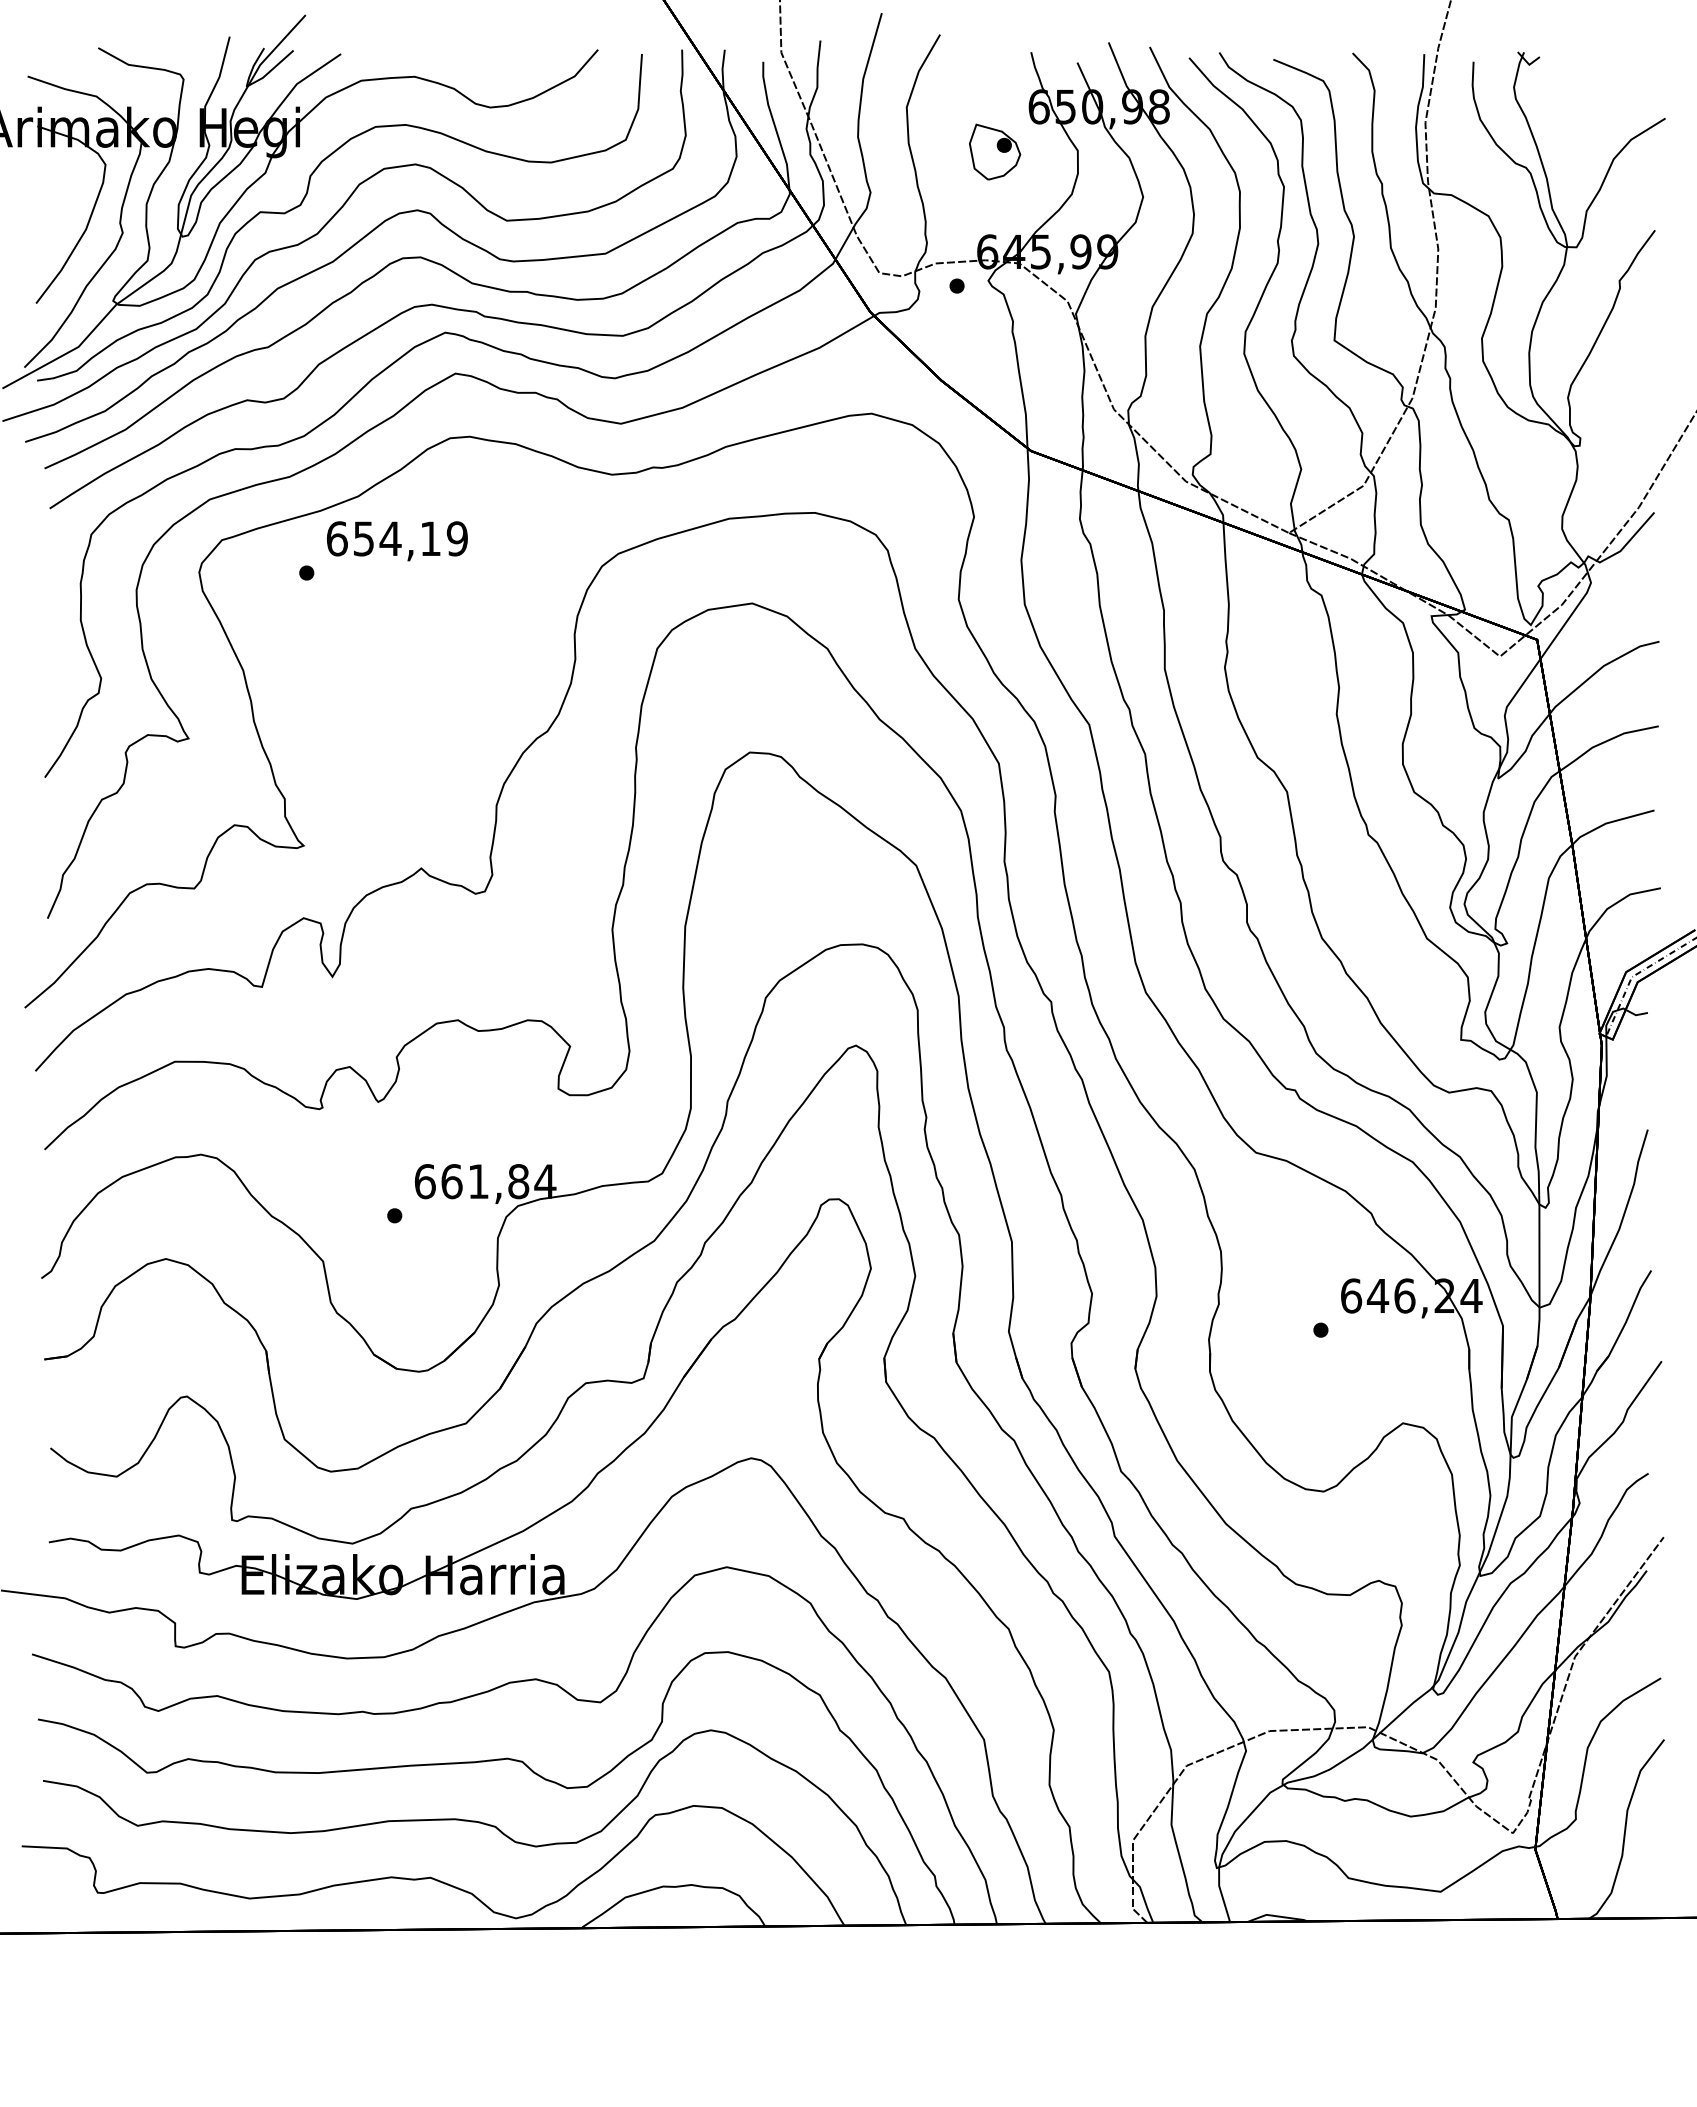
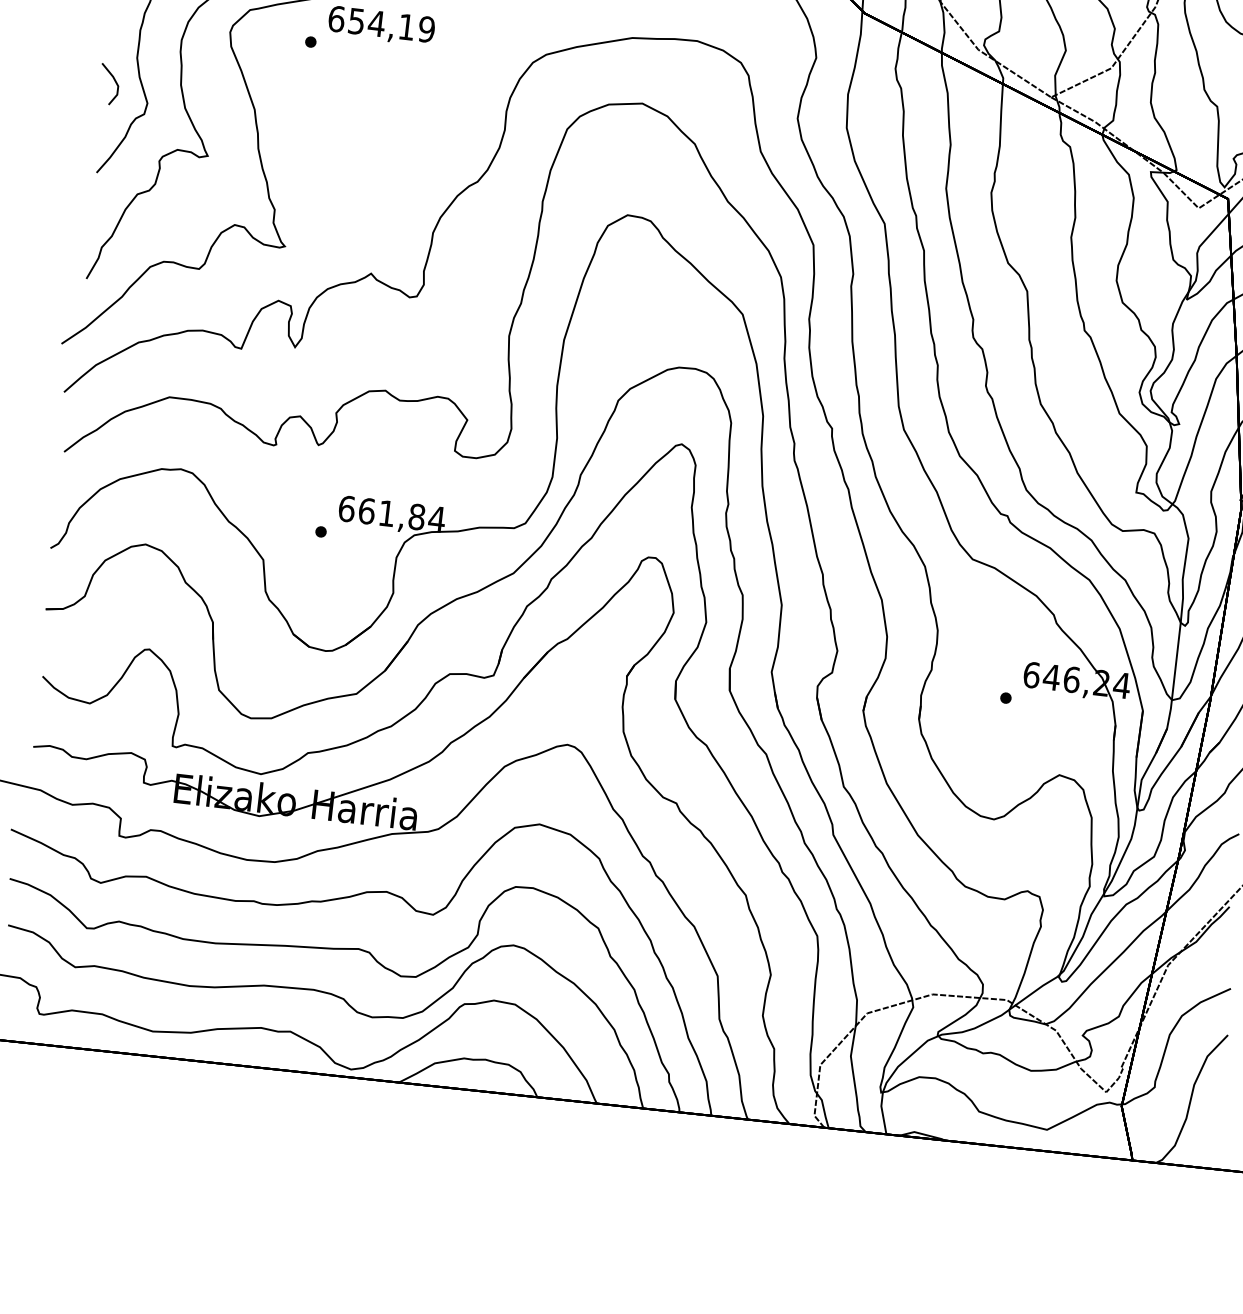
line: (54, 654) -> (114, 81), added

